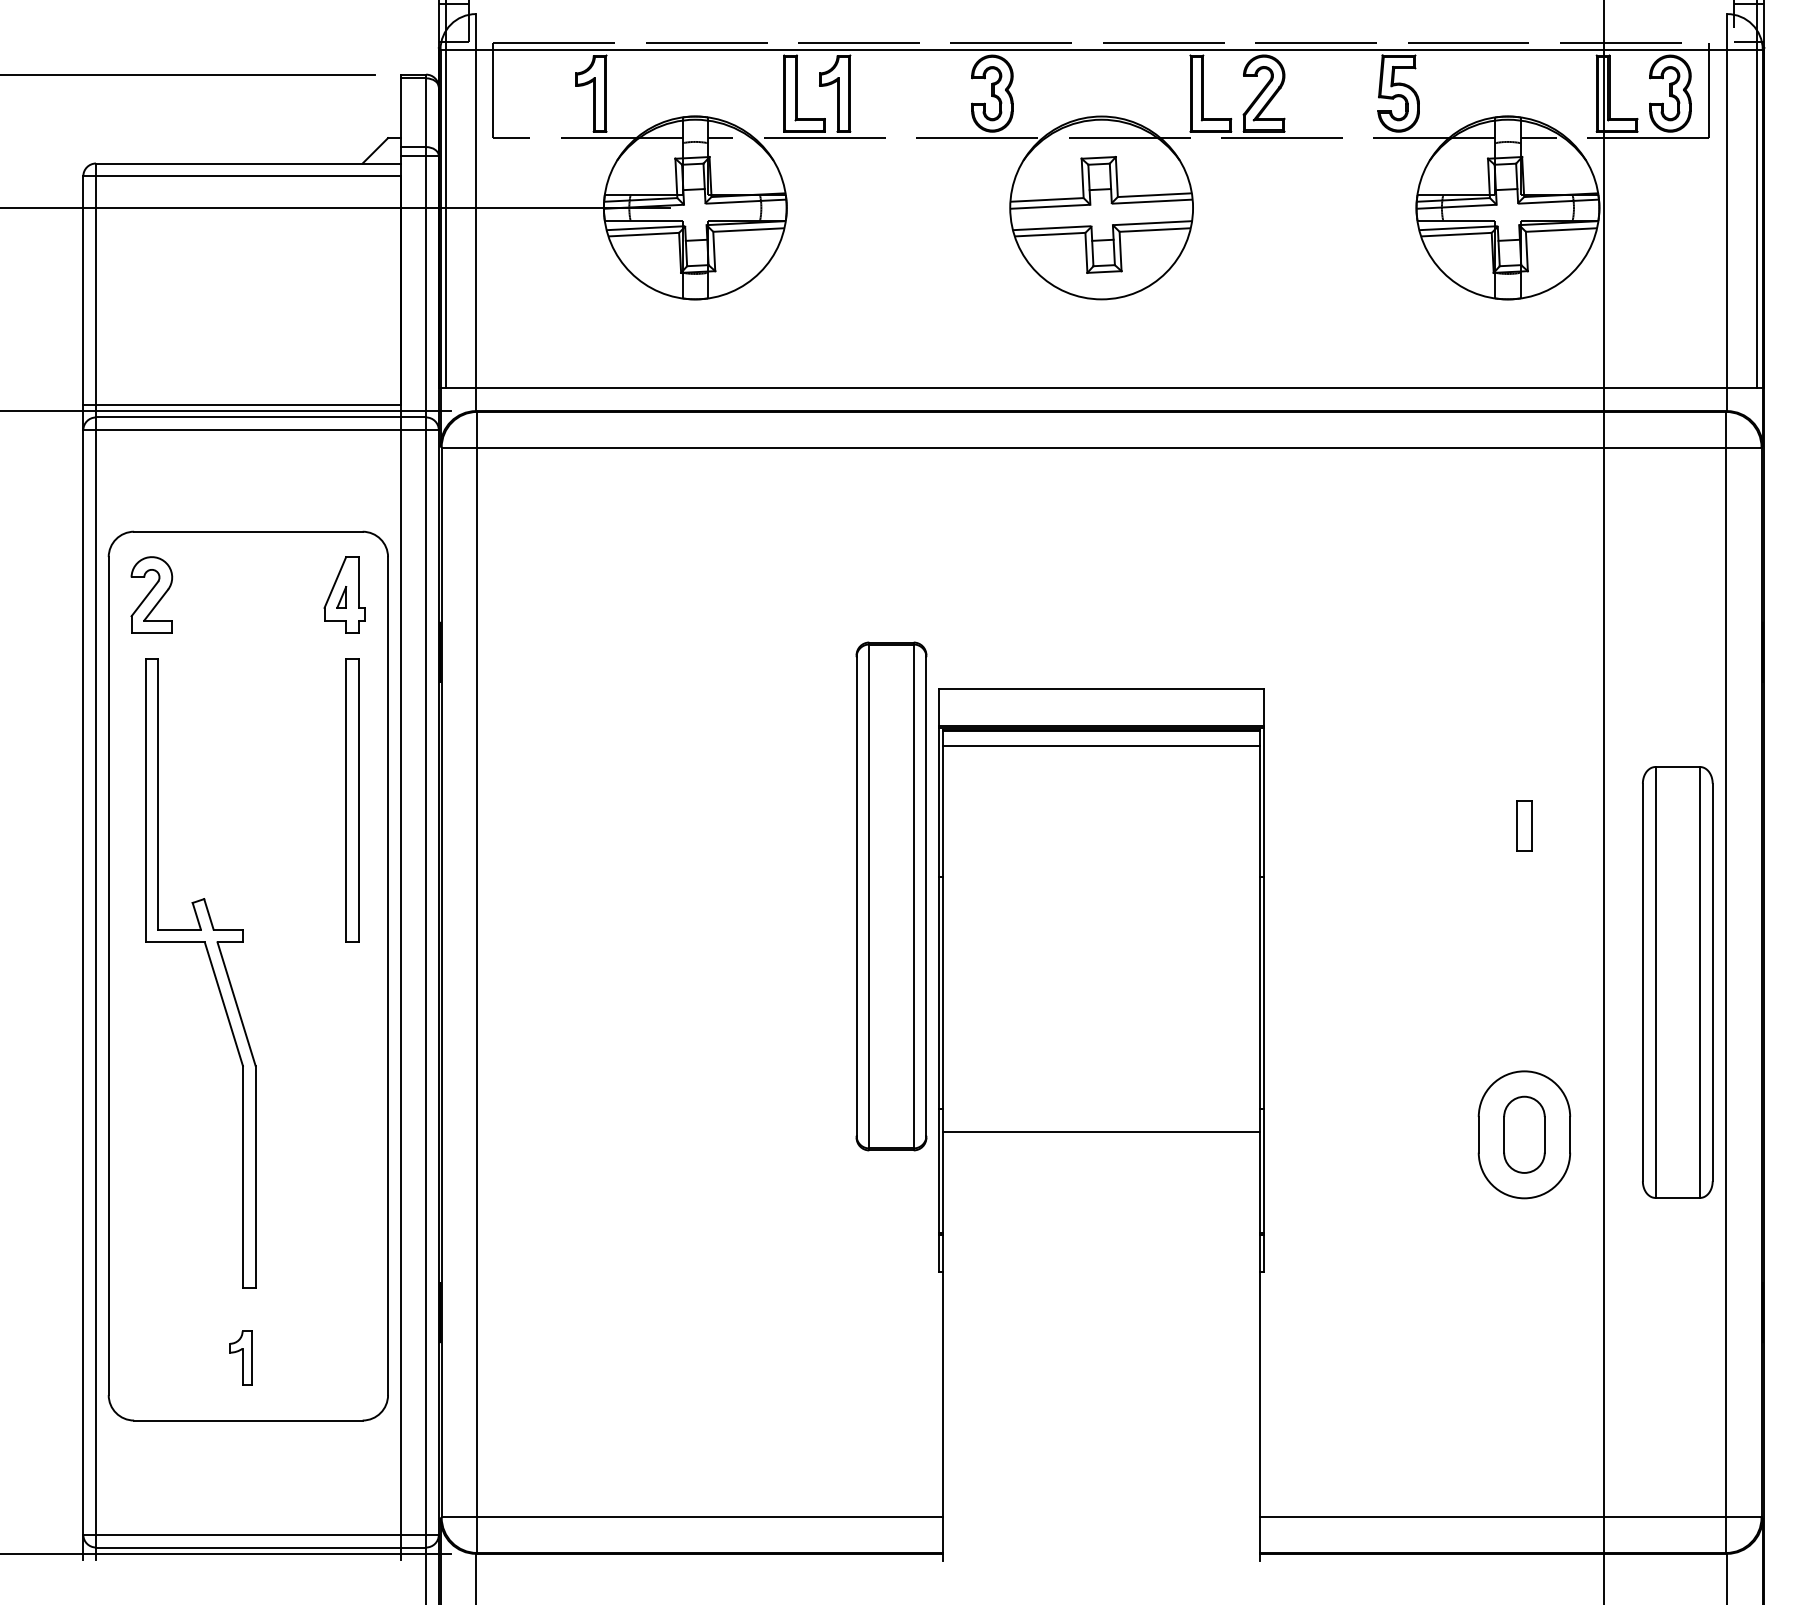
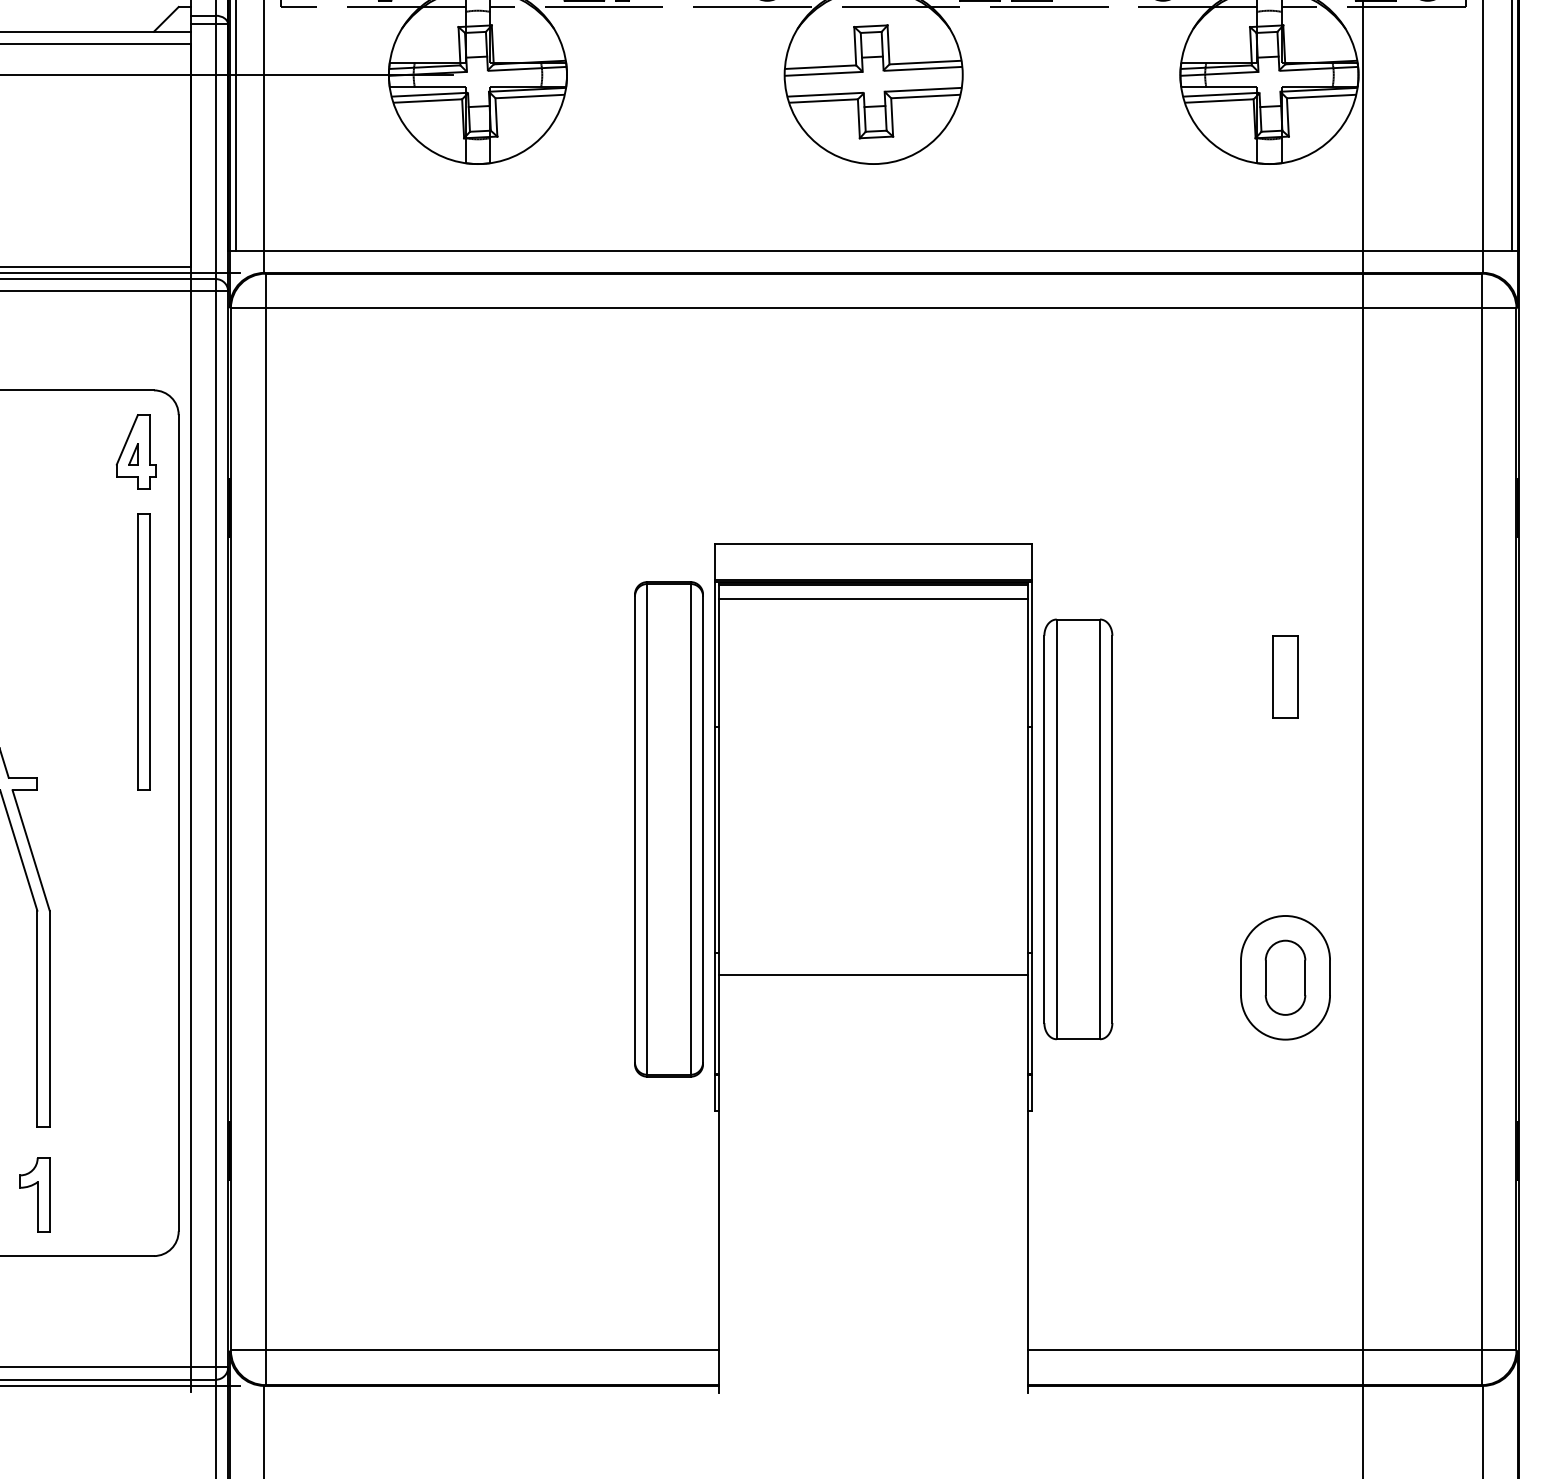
part: (1524, 825) -> (1285, 676), size x1.67
part: (891, 896) -> (669, 829), moved
part: (1677, 982) -> (1078, 829), moved
part: (240, 1357) -> (34, 1194), size x1.43

